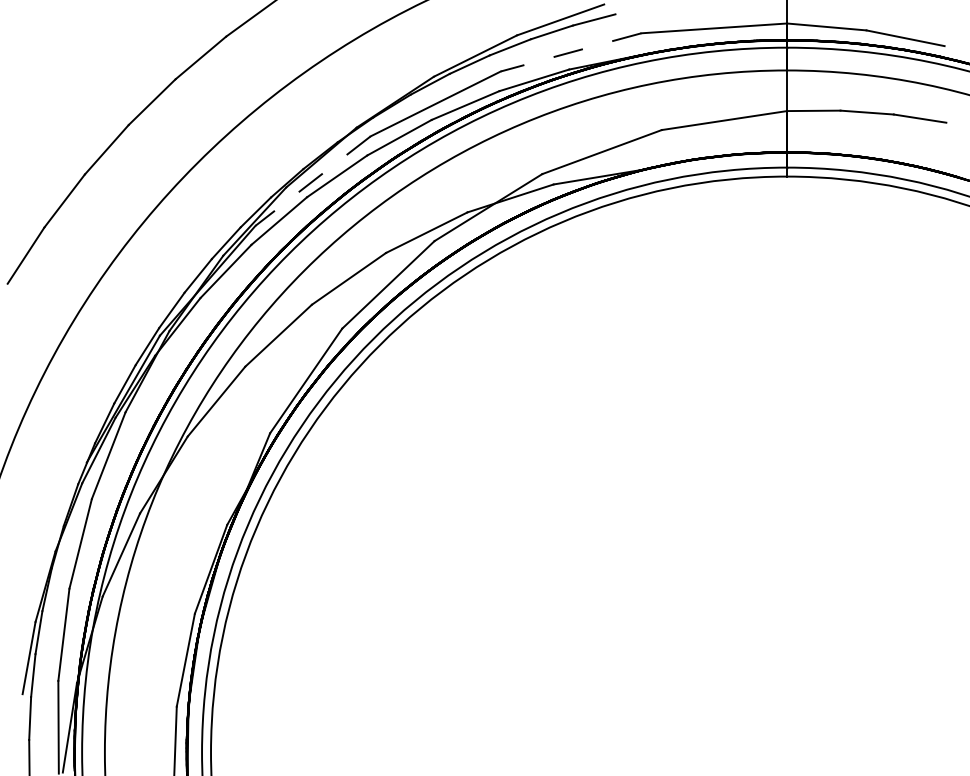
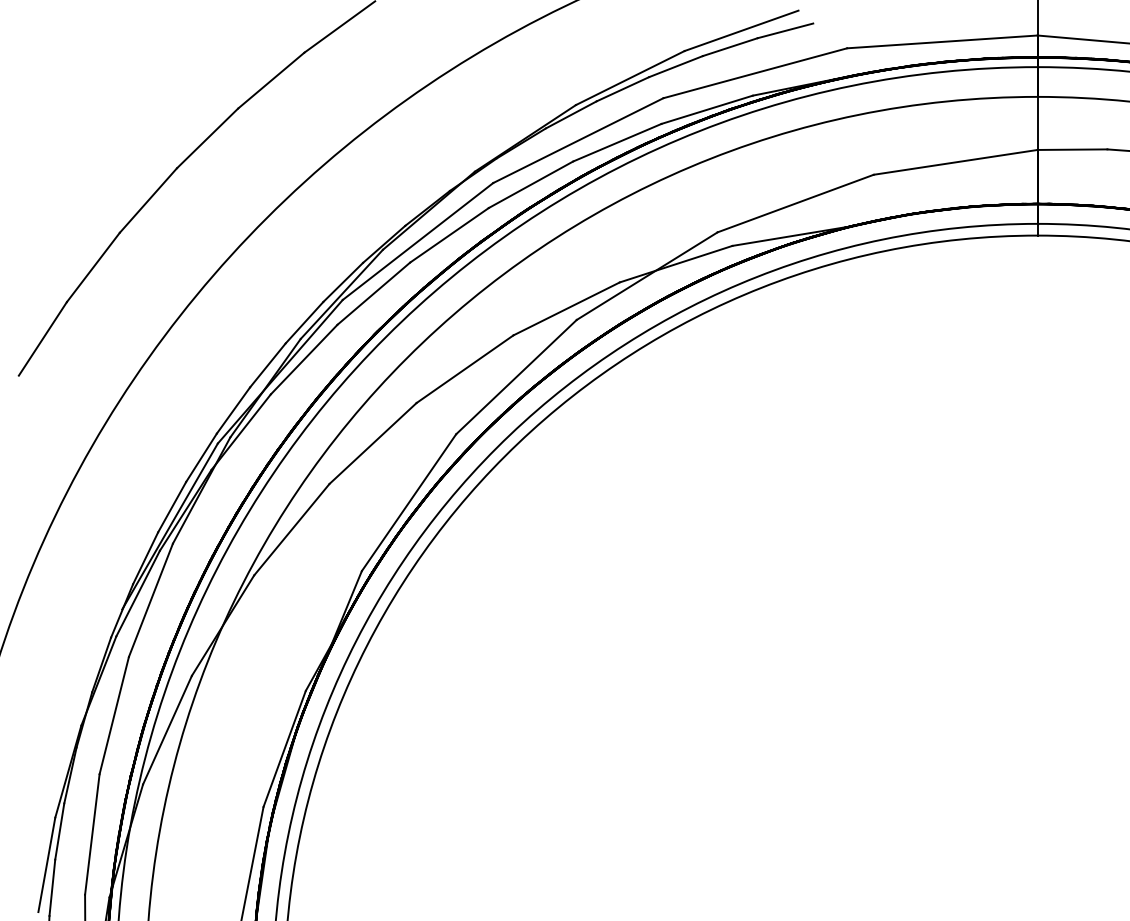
line: (571, 52) -> (755, 73), dashed -> solid
line: (313, 181) -> (418, 242), dashed -> solid

